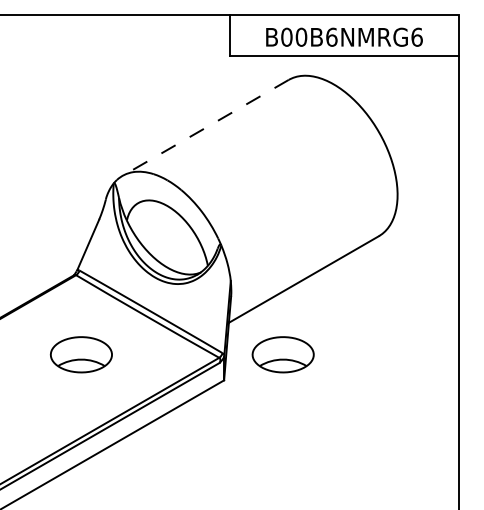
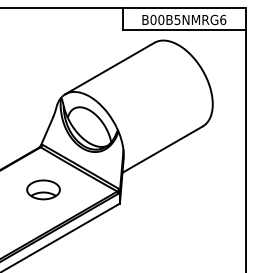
text: (331, 36) -> (177, 19), B00B6NMRG6 -> B00B5NMRG6
line: (204, 127) -> (109, 68), dashed -> solid
part: (283, 354) -> (151, 189), removed

